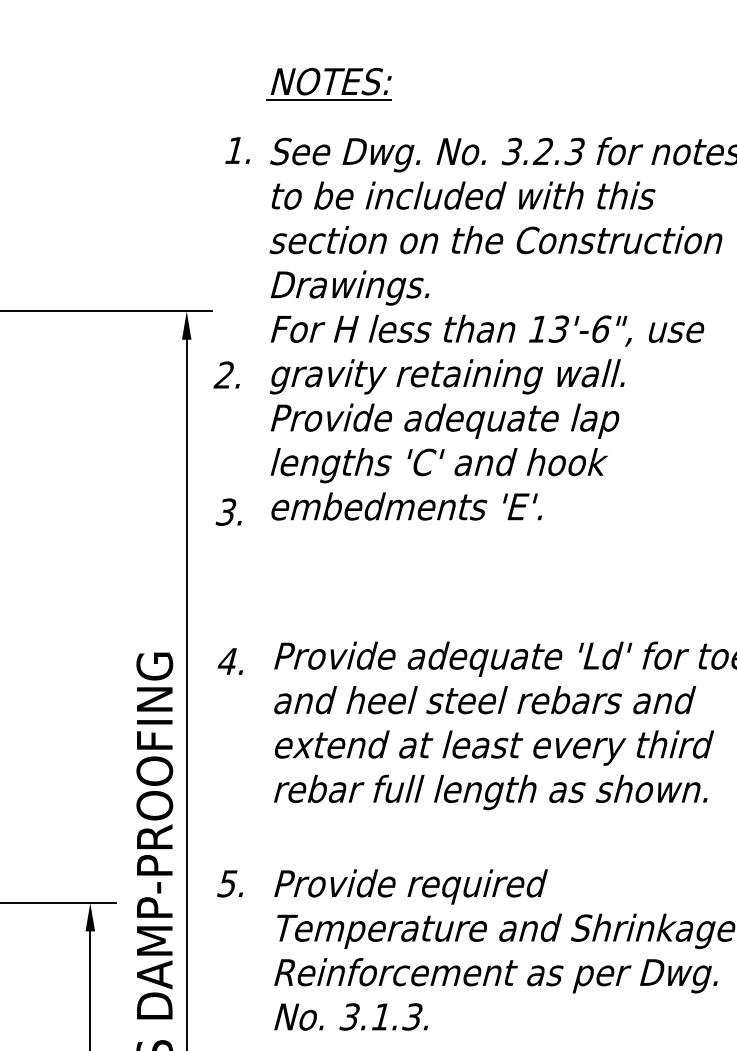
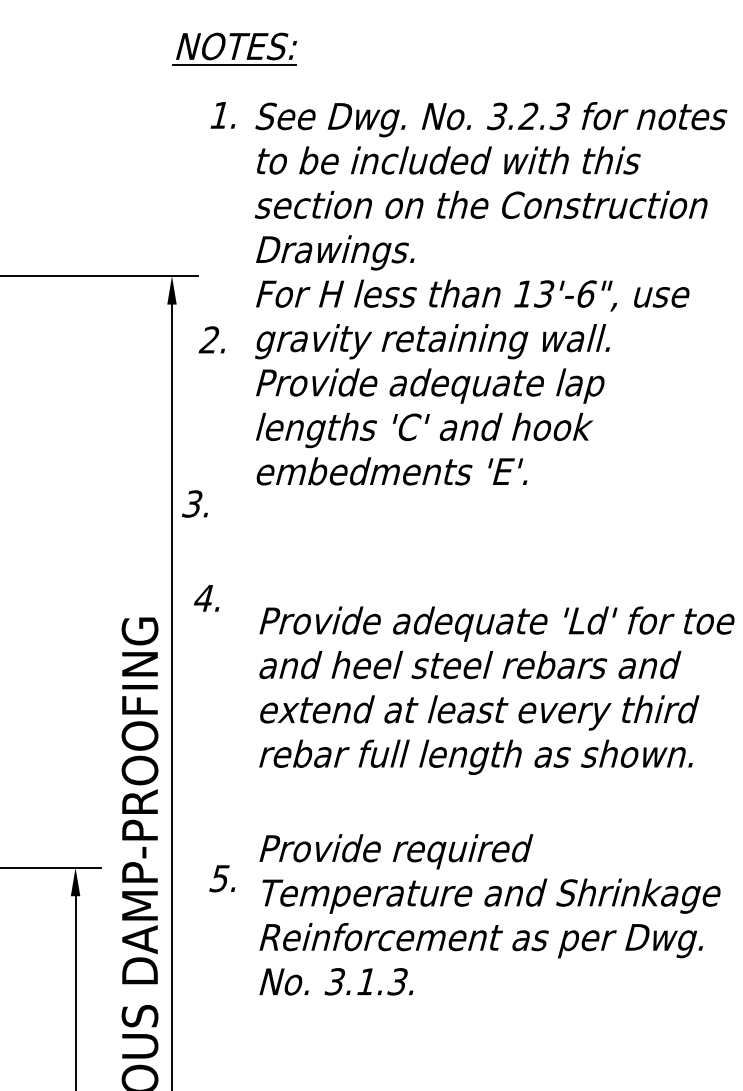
part: (329, 83) -> (234, 48), moved
text: (228, 511) -> (194, 503), moved
text: (230, 661) -> (206, 598), moved
text: (230, 883) -> (222, 878), moved

